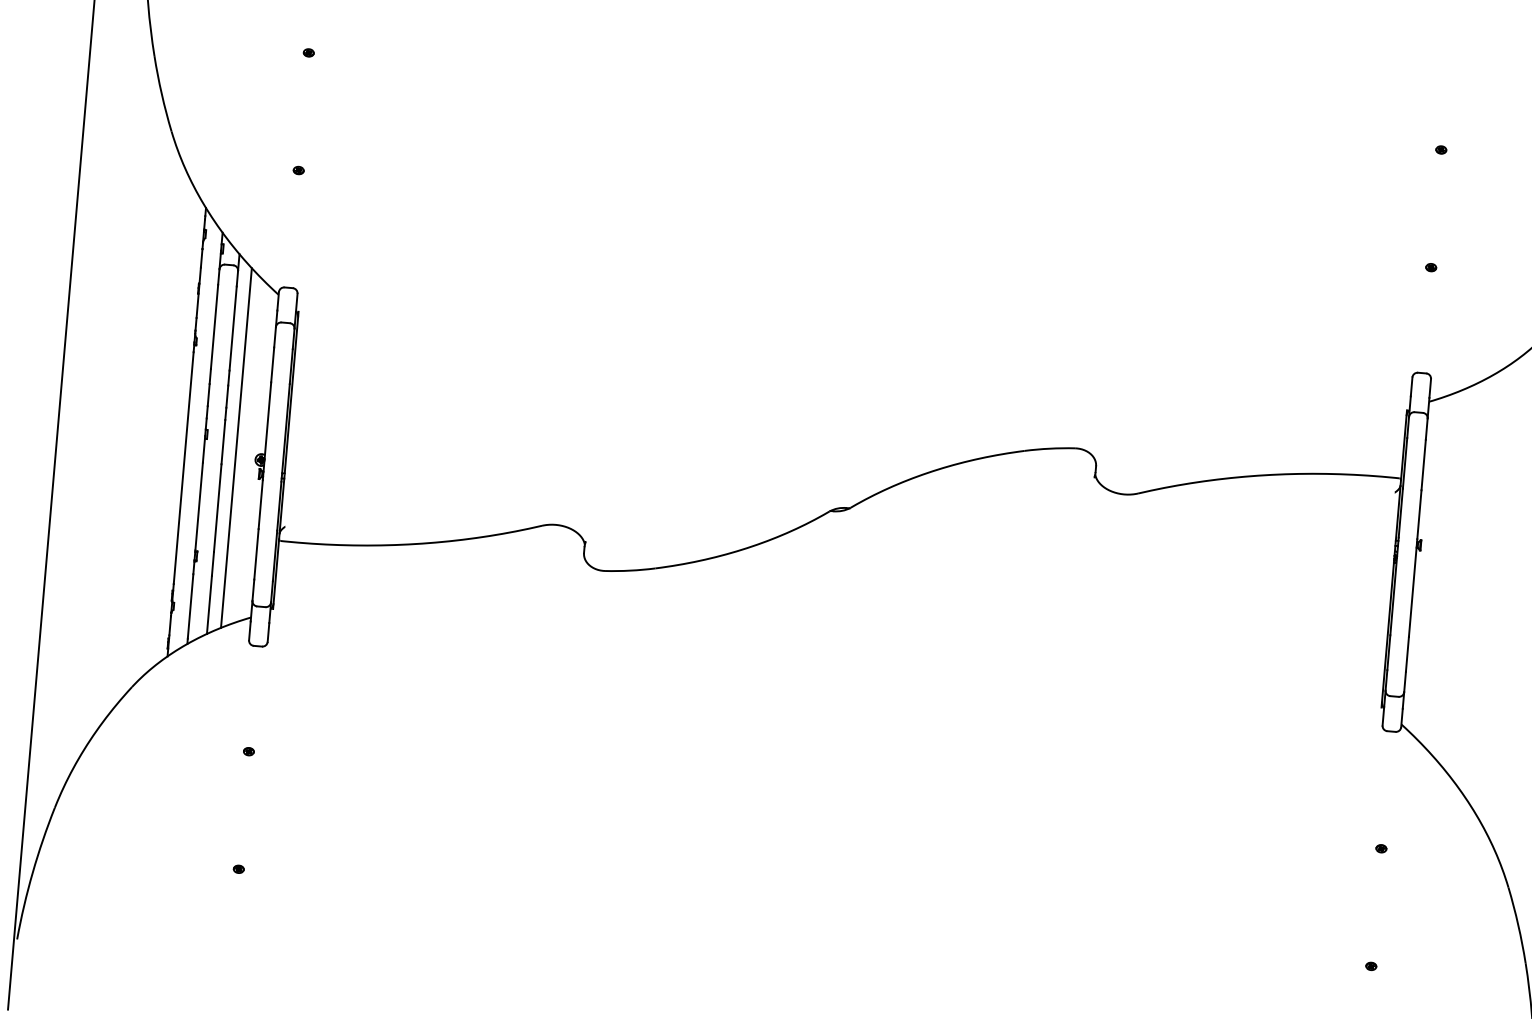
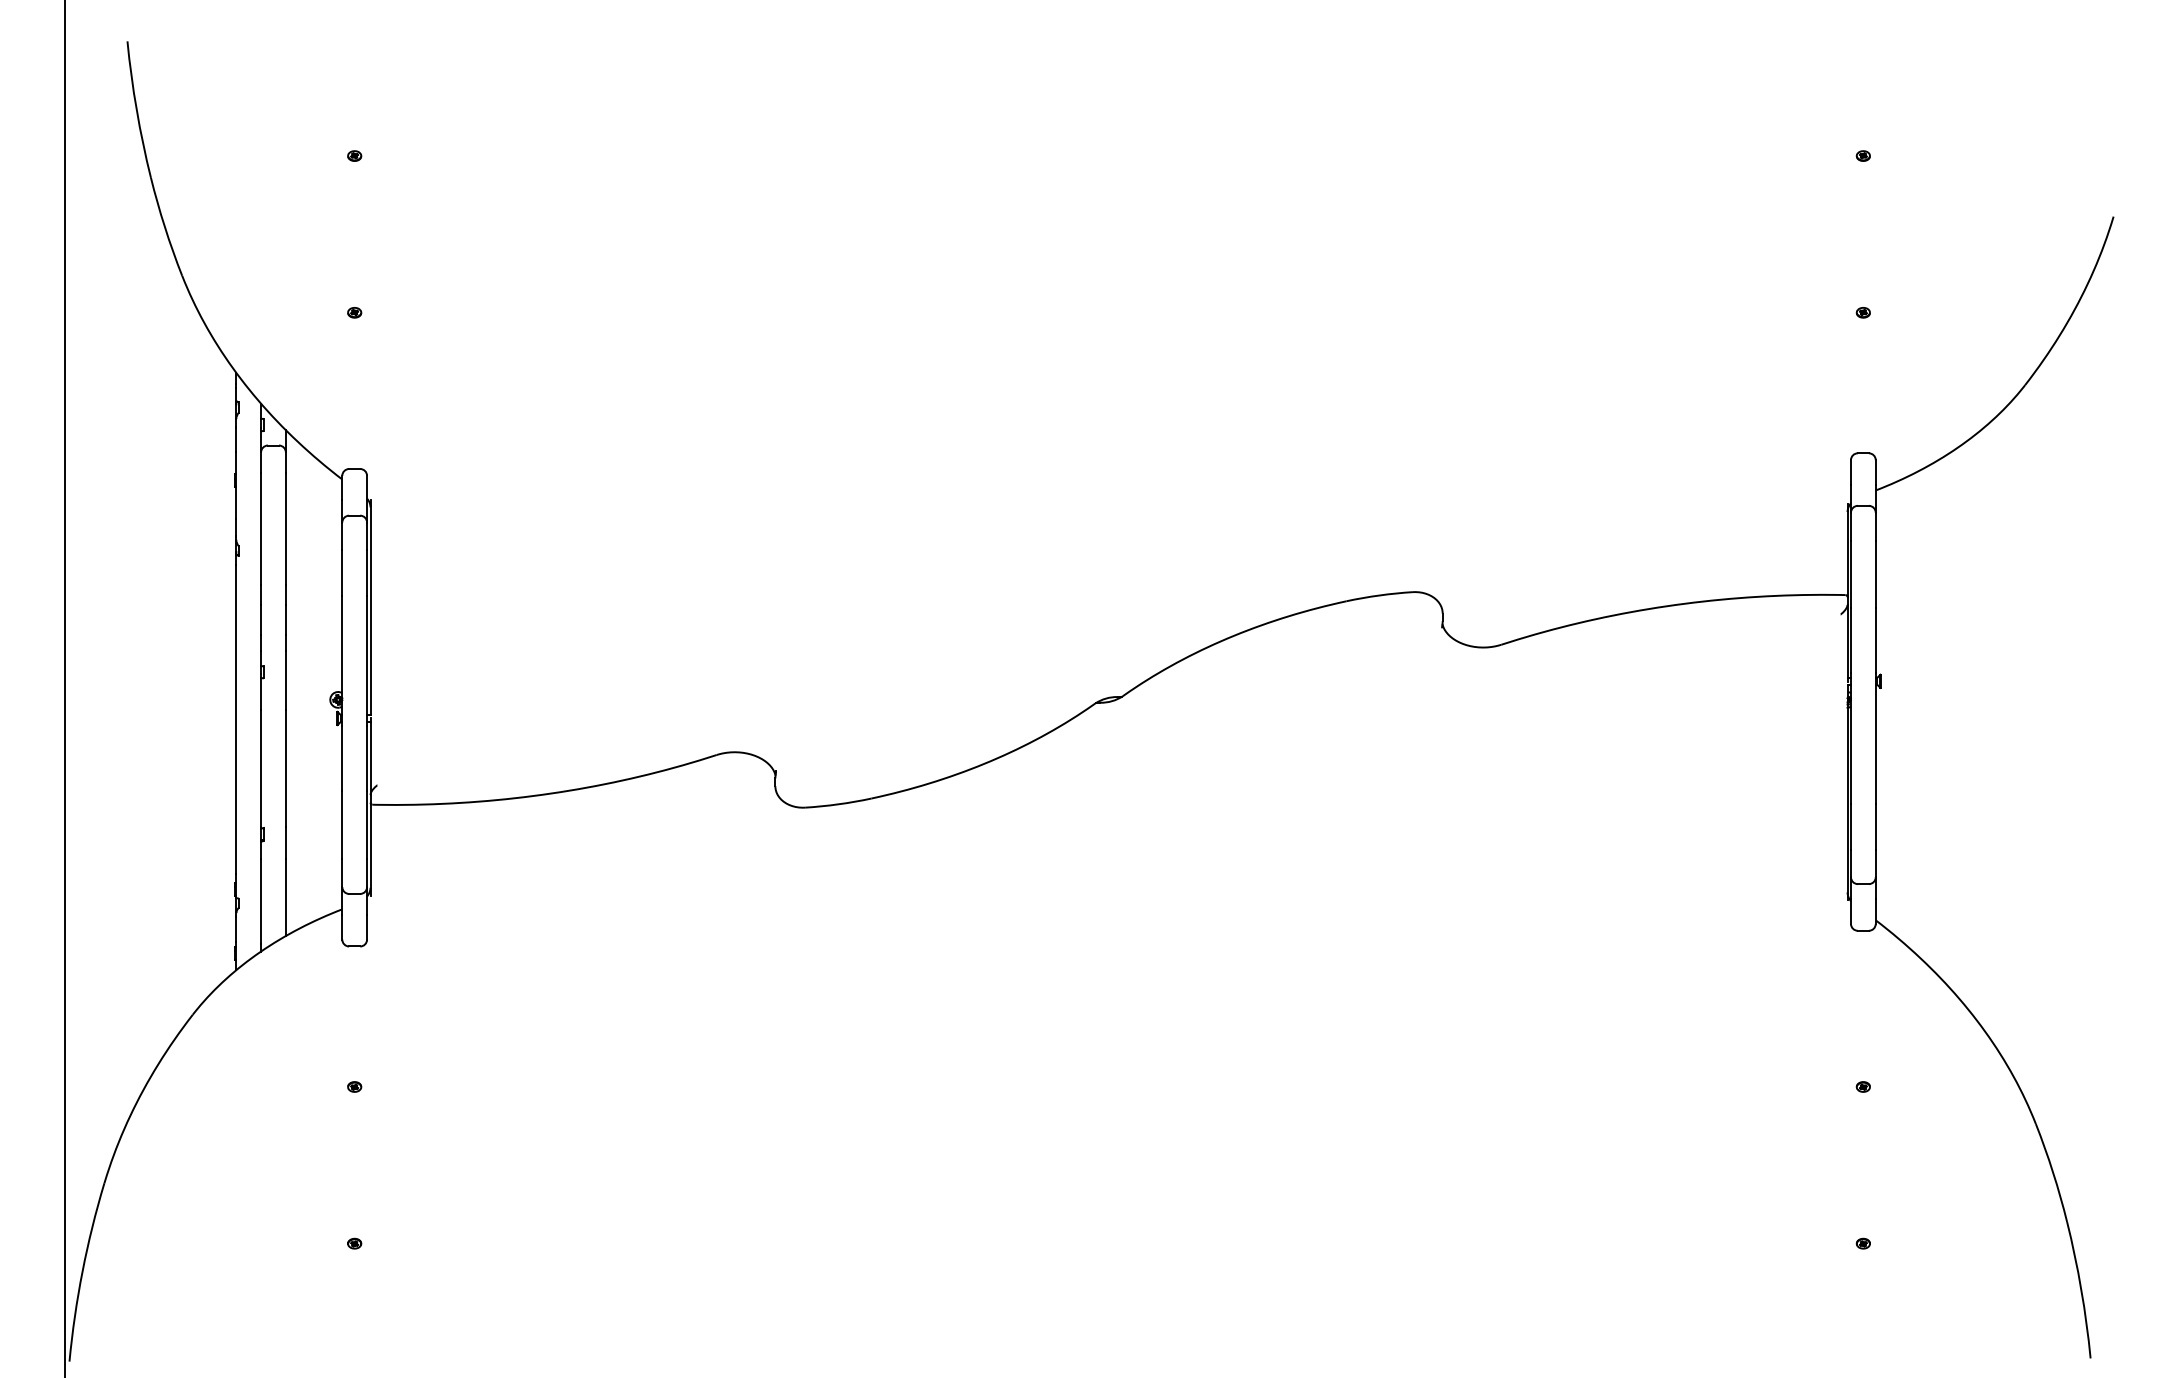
line: (236, 447) -> (303, 686), removed

